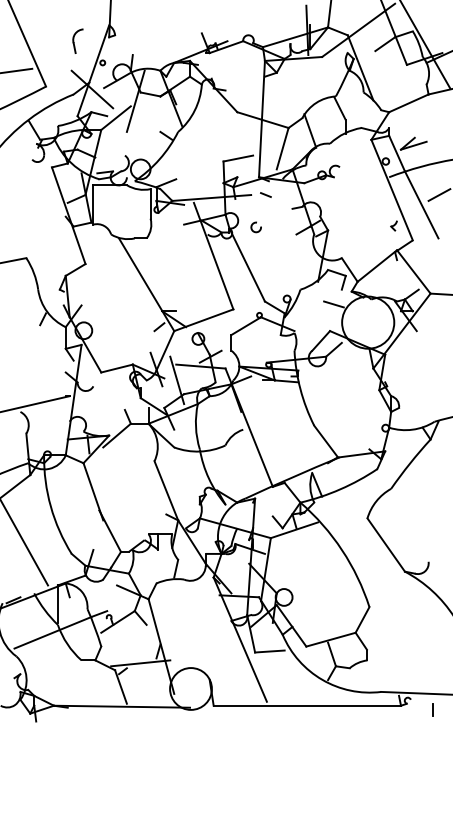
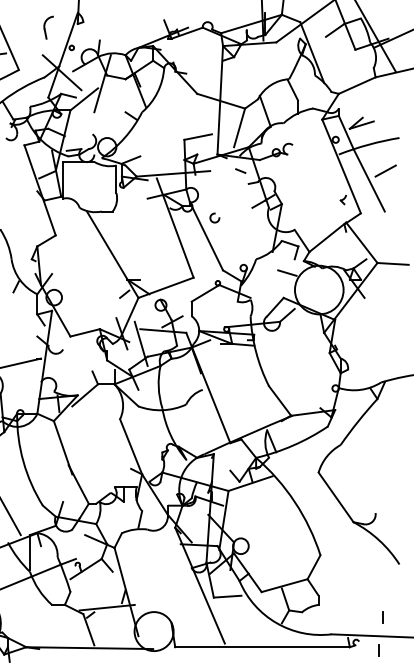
line: (265, 194) -> (240, 170), moved
arc: (252, 227) -> (211, 218), moved
line: (436, 673) -> (382, 617), added

